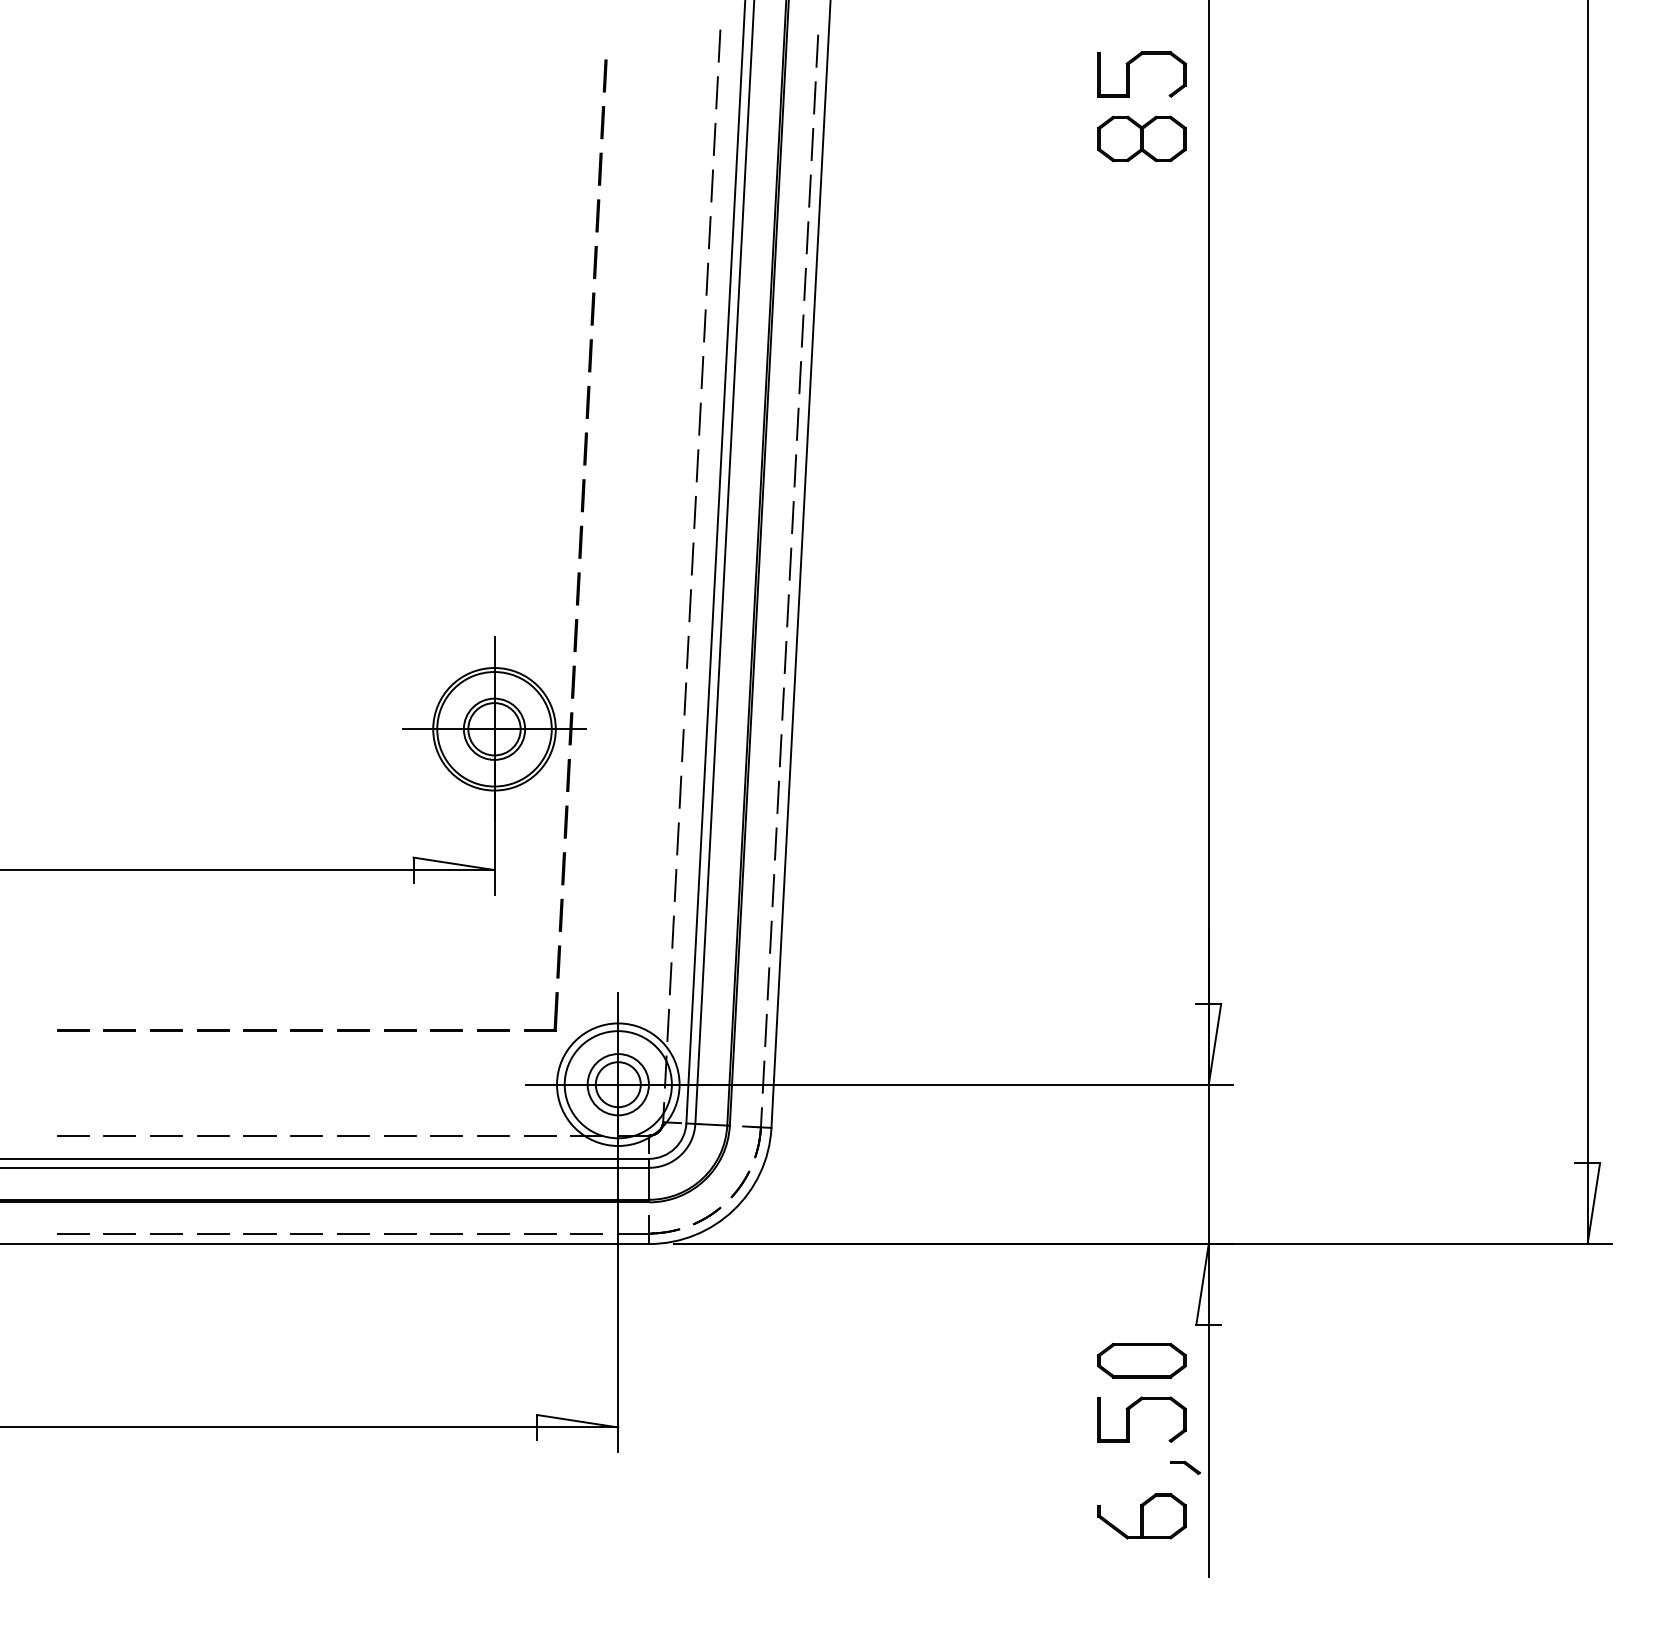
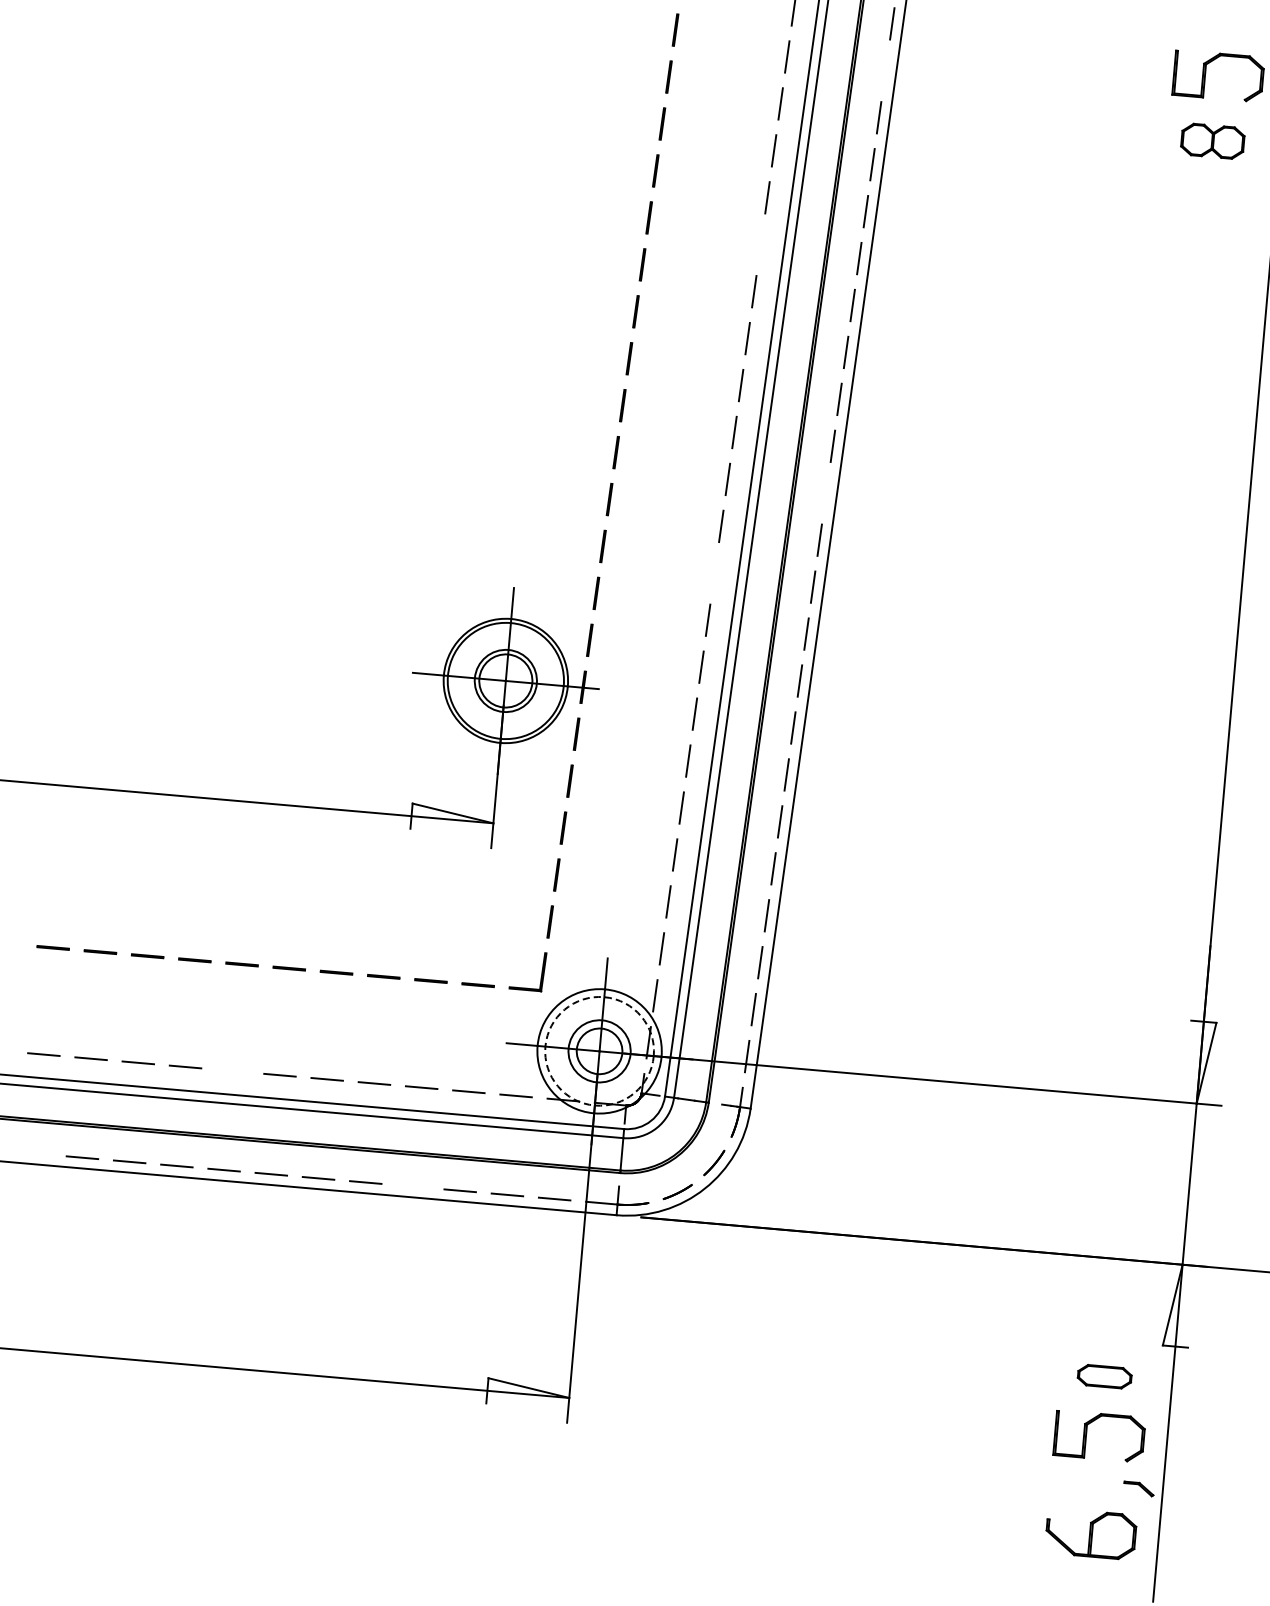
line: (814, 97) -> (885, 70), removed
part: (1141, 138) -> (1212, 140), size x0.7
line: (707, 278) -> (761, 243), removed
line: (792, 517) -> (825, 493), removed
line: (689, 605) -> (713, 573), removed
circle: (617, 1084) -> (598, 1051), solid -> dashed
line: (259, 1135) -> (232, 1070), removed
line: (72, 1233) -> (34, 1153), removed
line: (446, 1233) -> (412, 1186), removed
part: (1141, 1360) -> (1104, 1376), size x0.6

